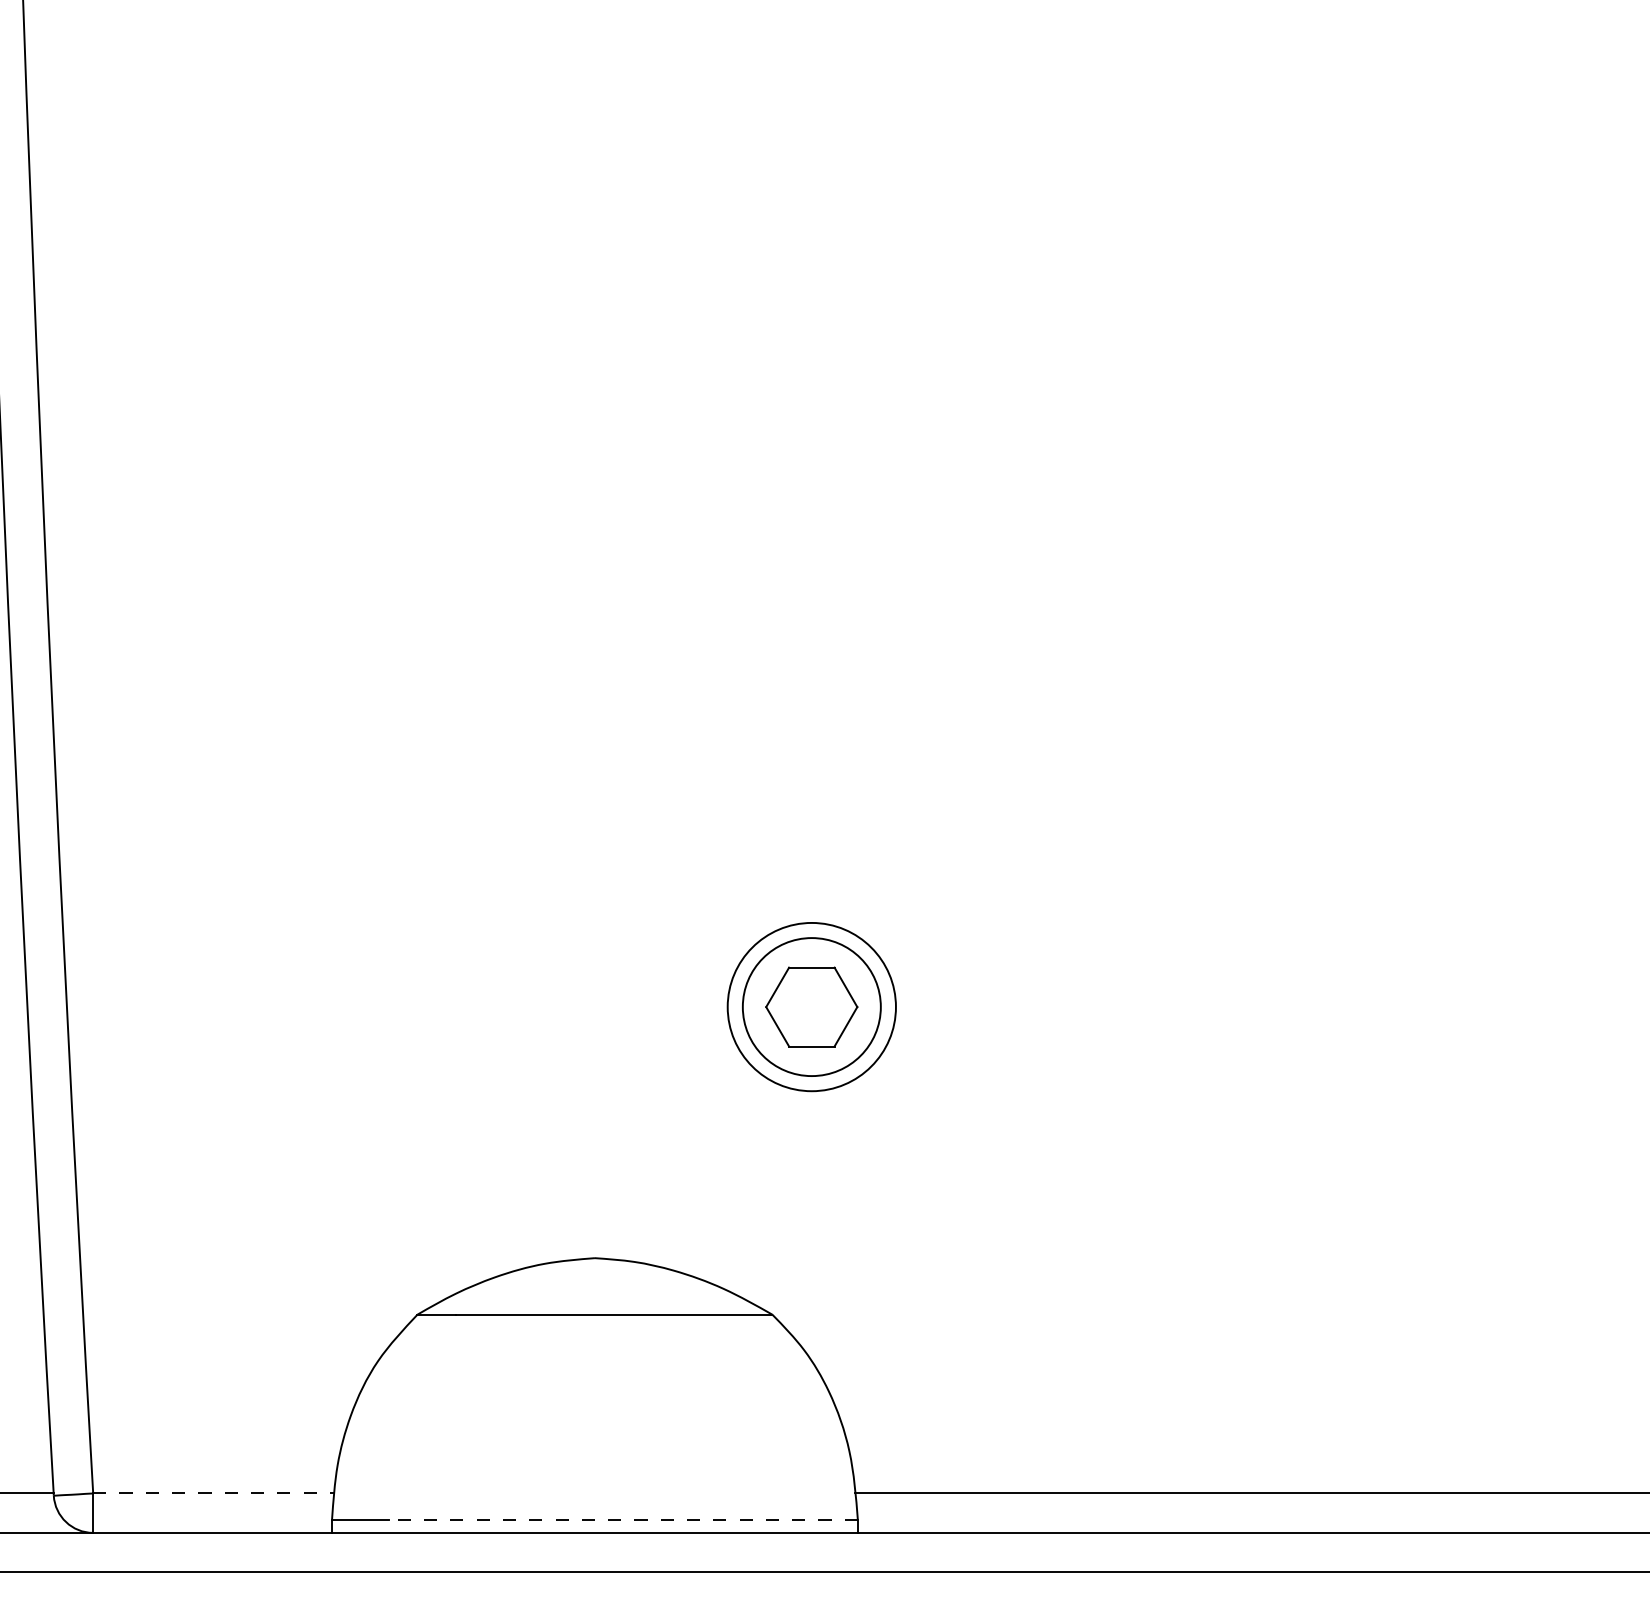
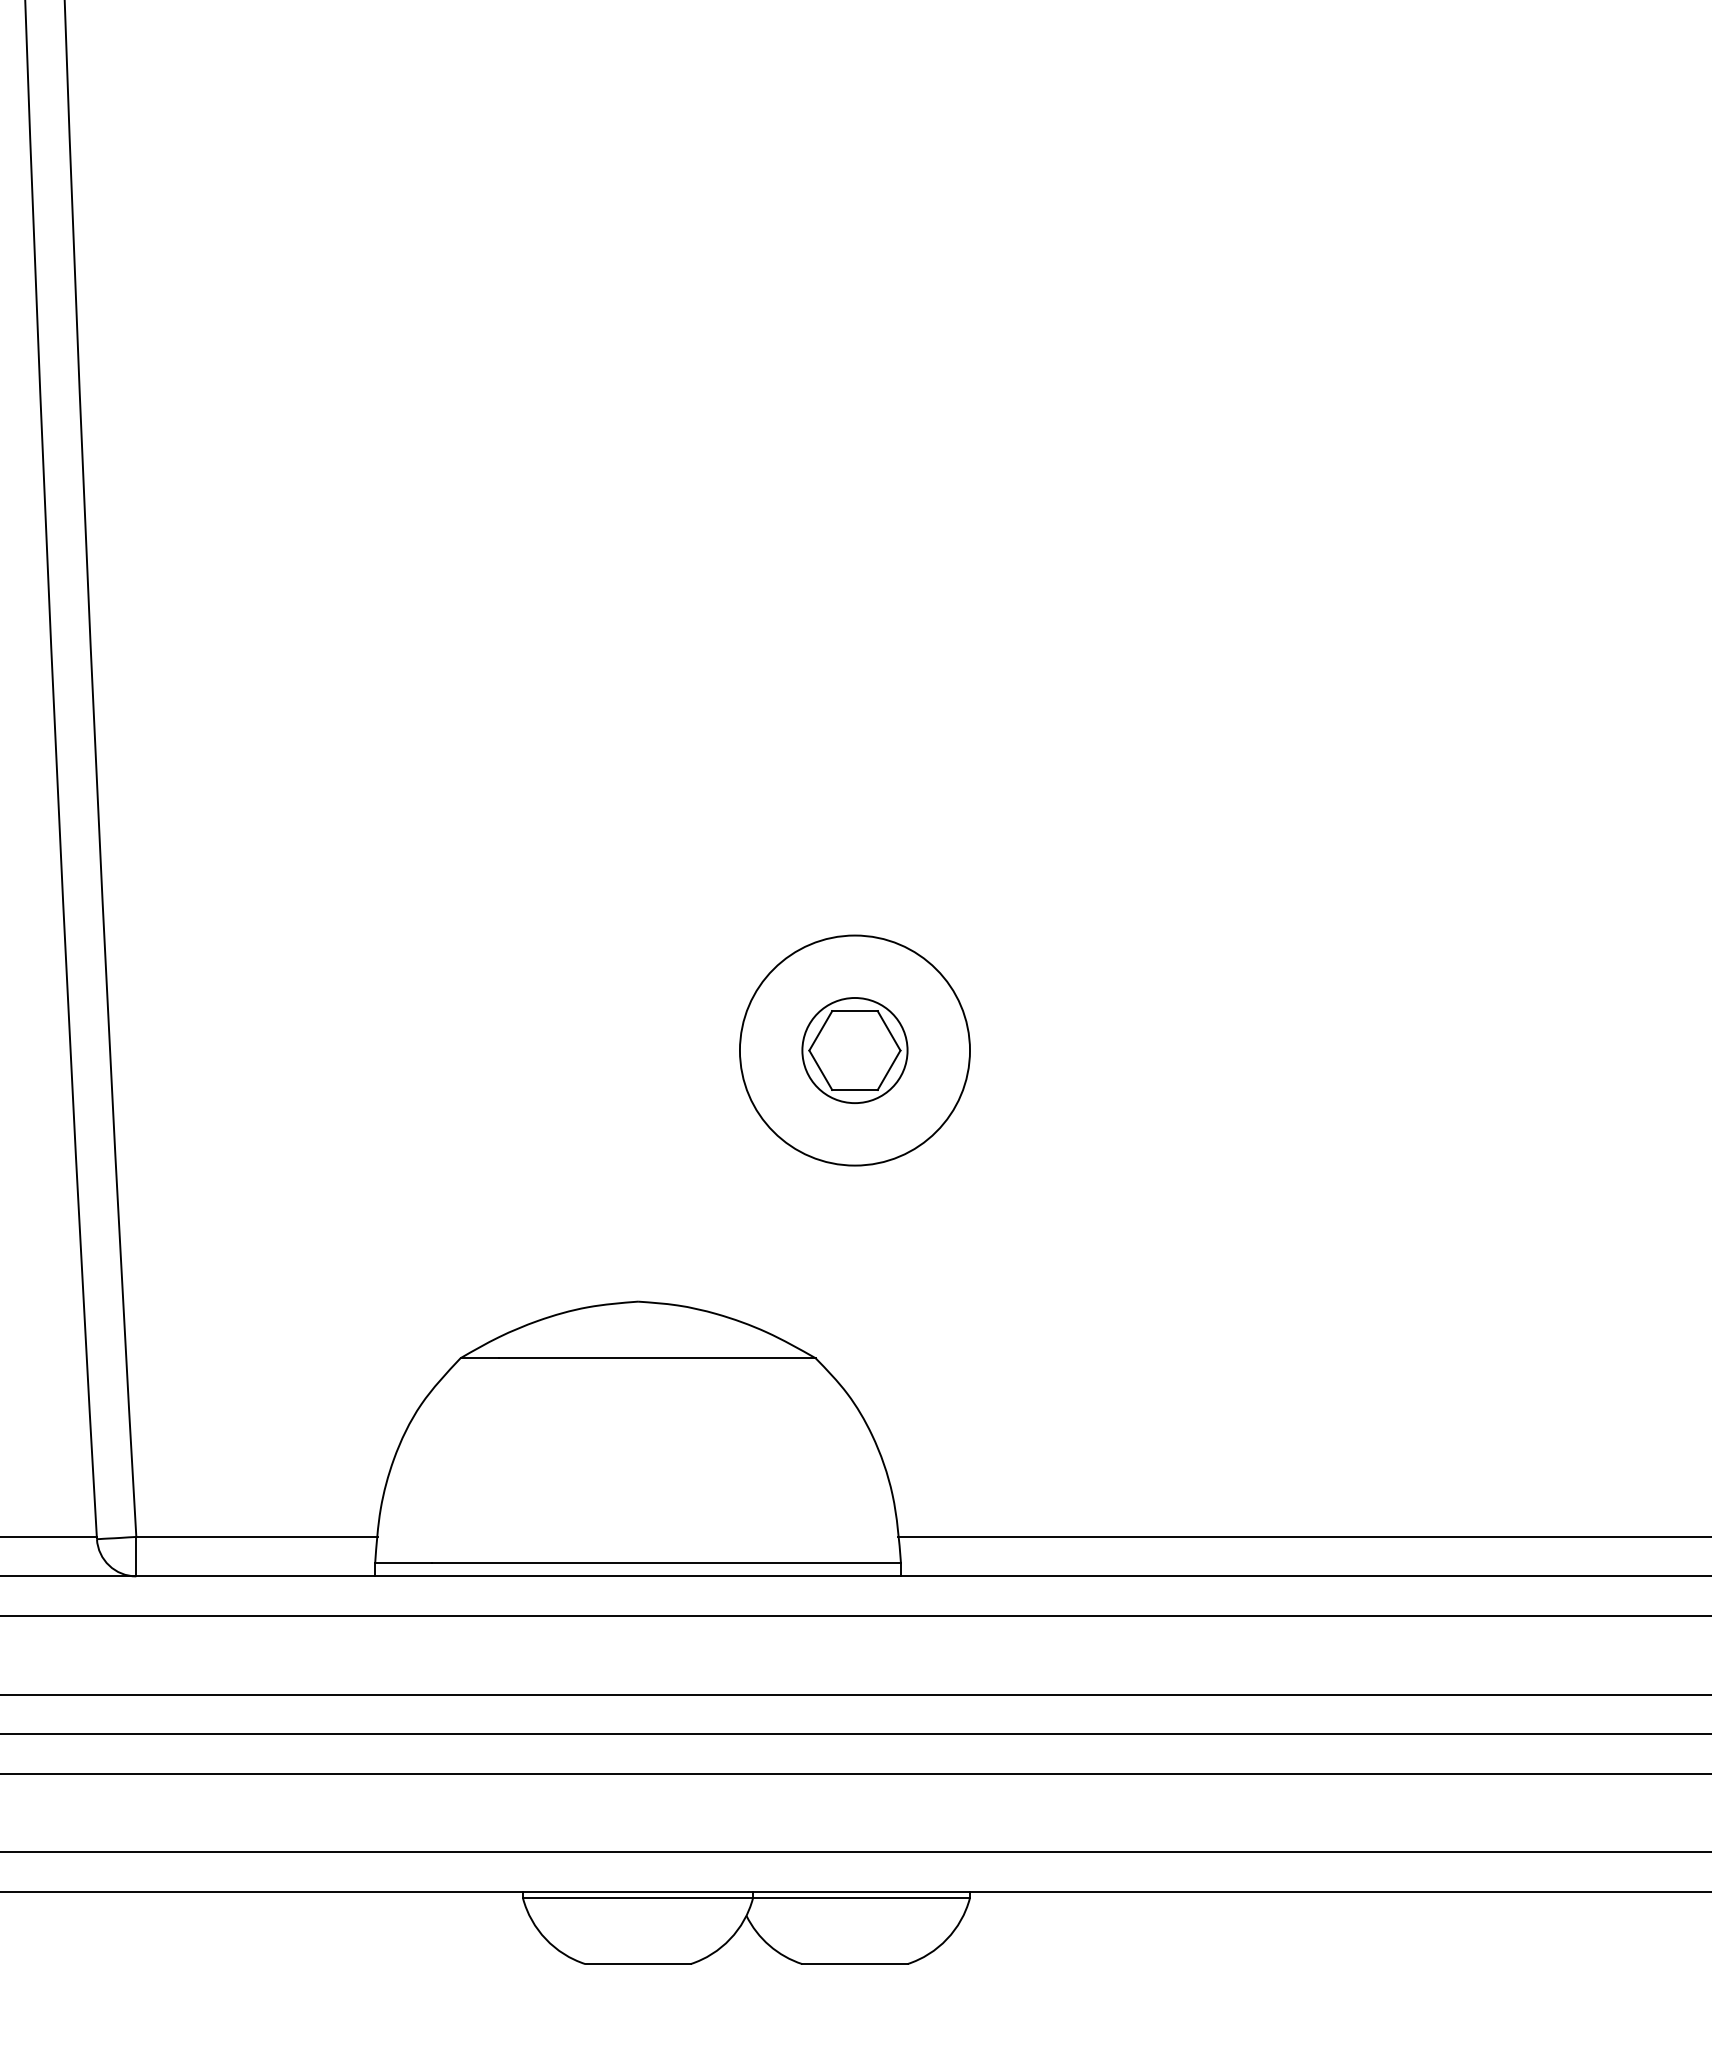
circle: (811, 1007) -> (854, 1050), size x0.62
circle: (811, 1007) -> (854, 1050), size x1.67
line: (214, 1493) -> (257, 1536), dashed -> solid
line: (623, 1520) -> (666, 1563), dashed -> solid

